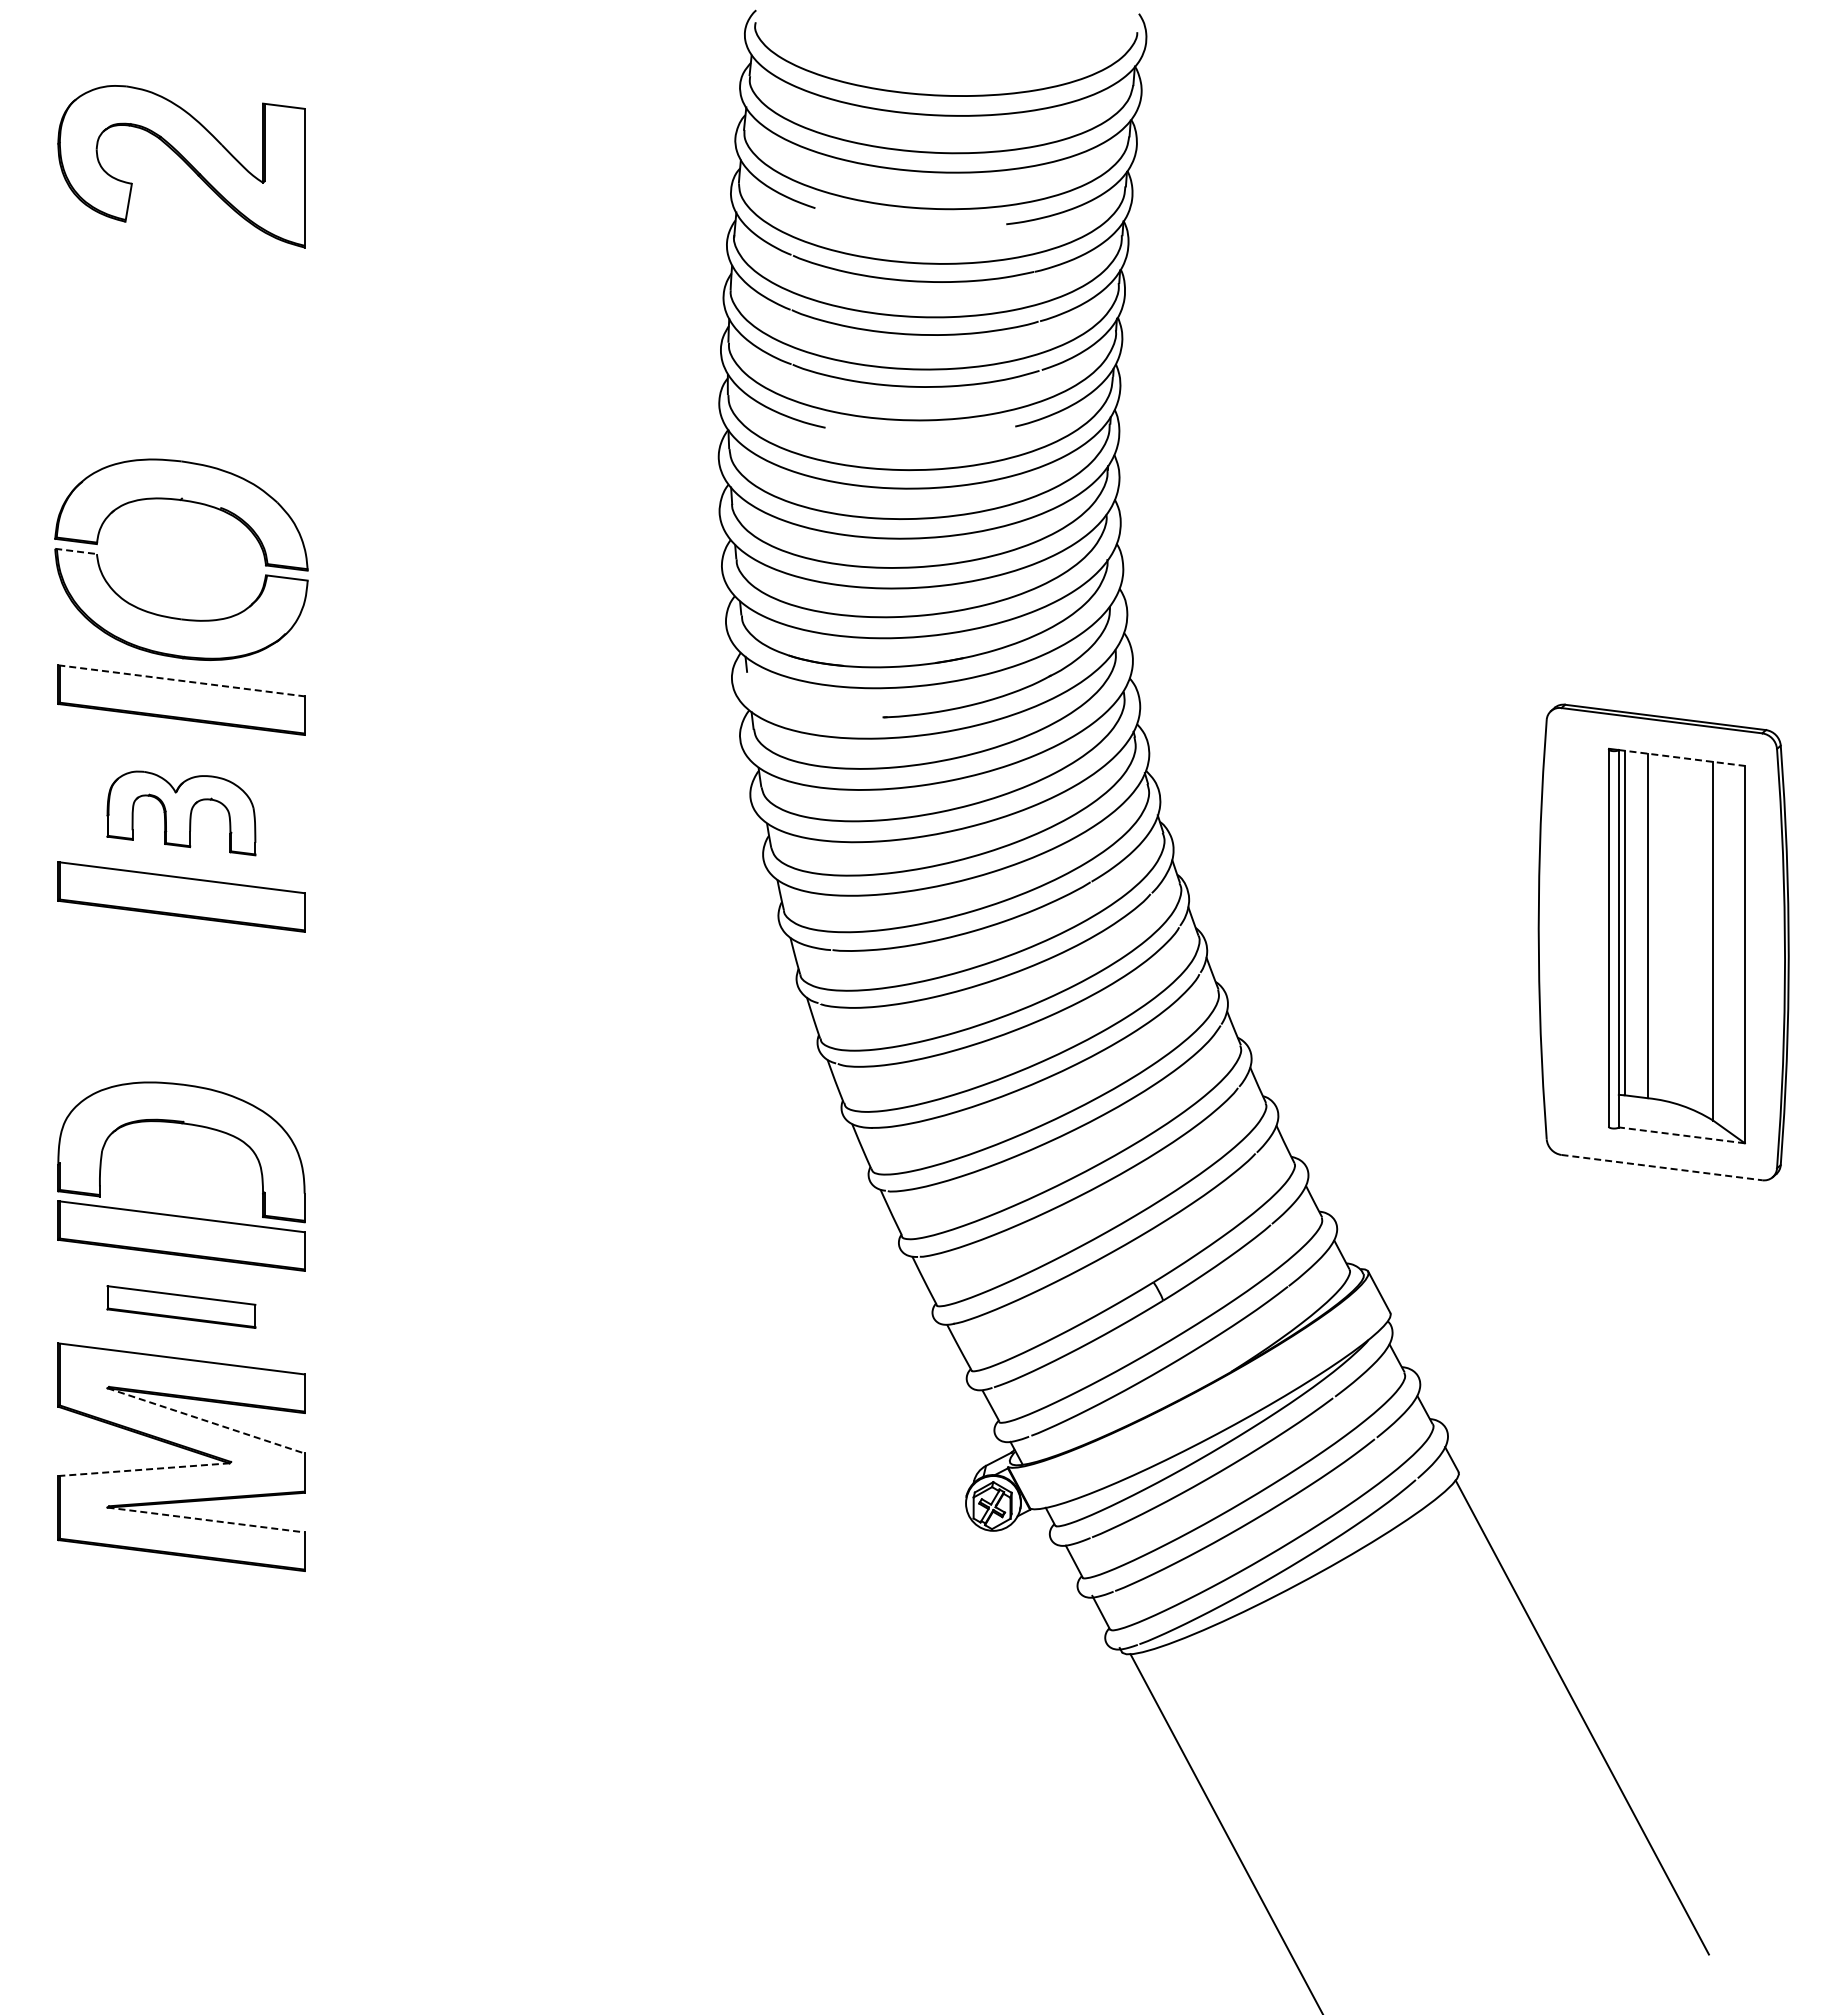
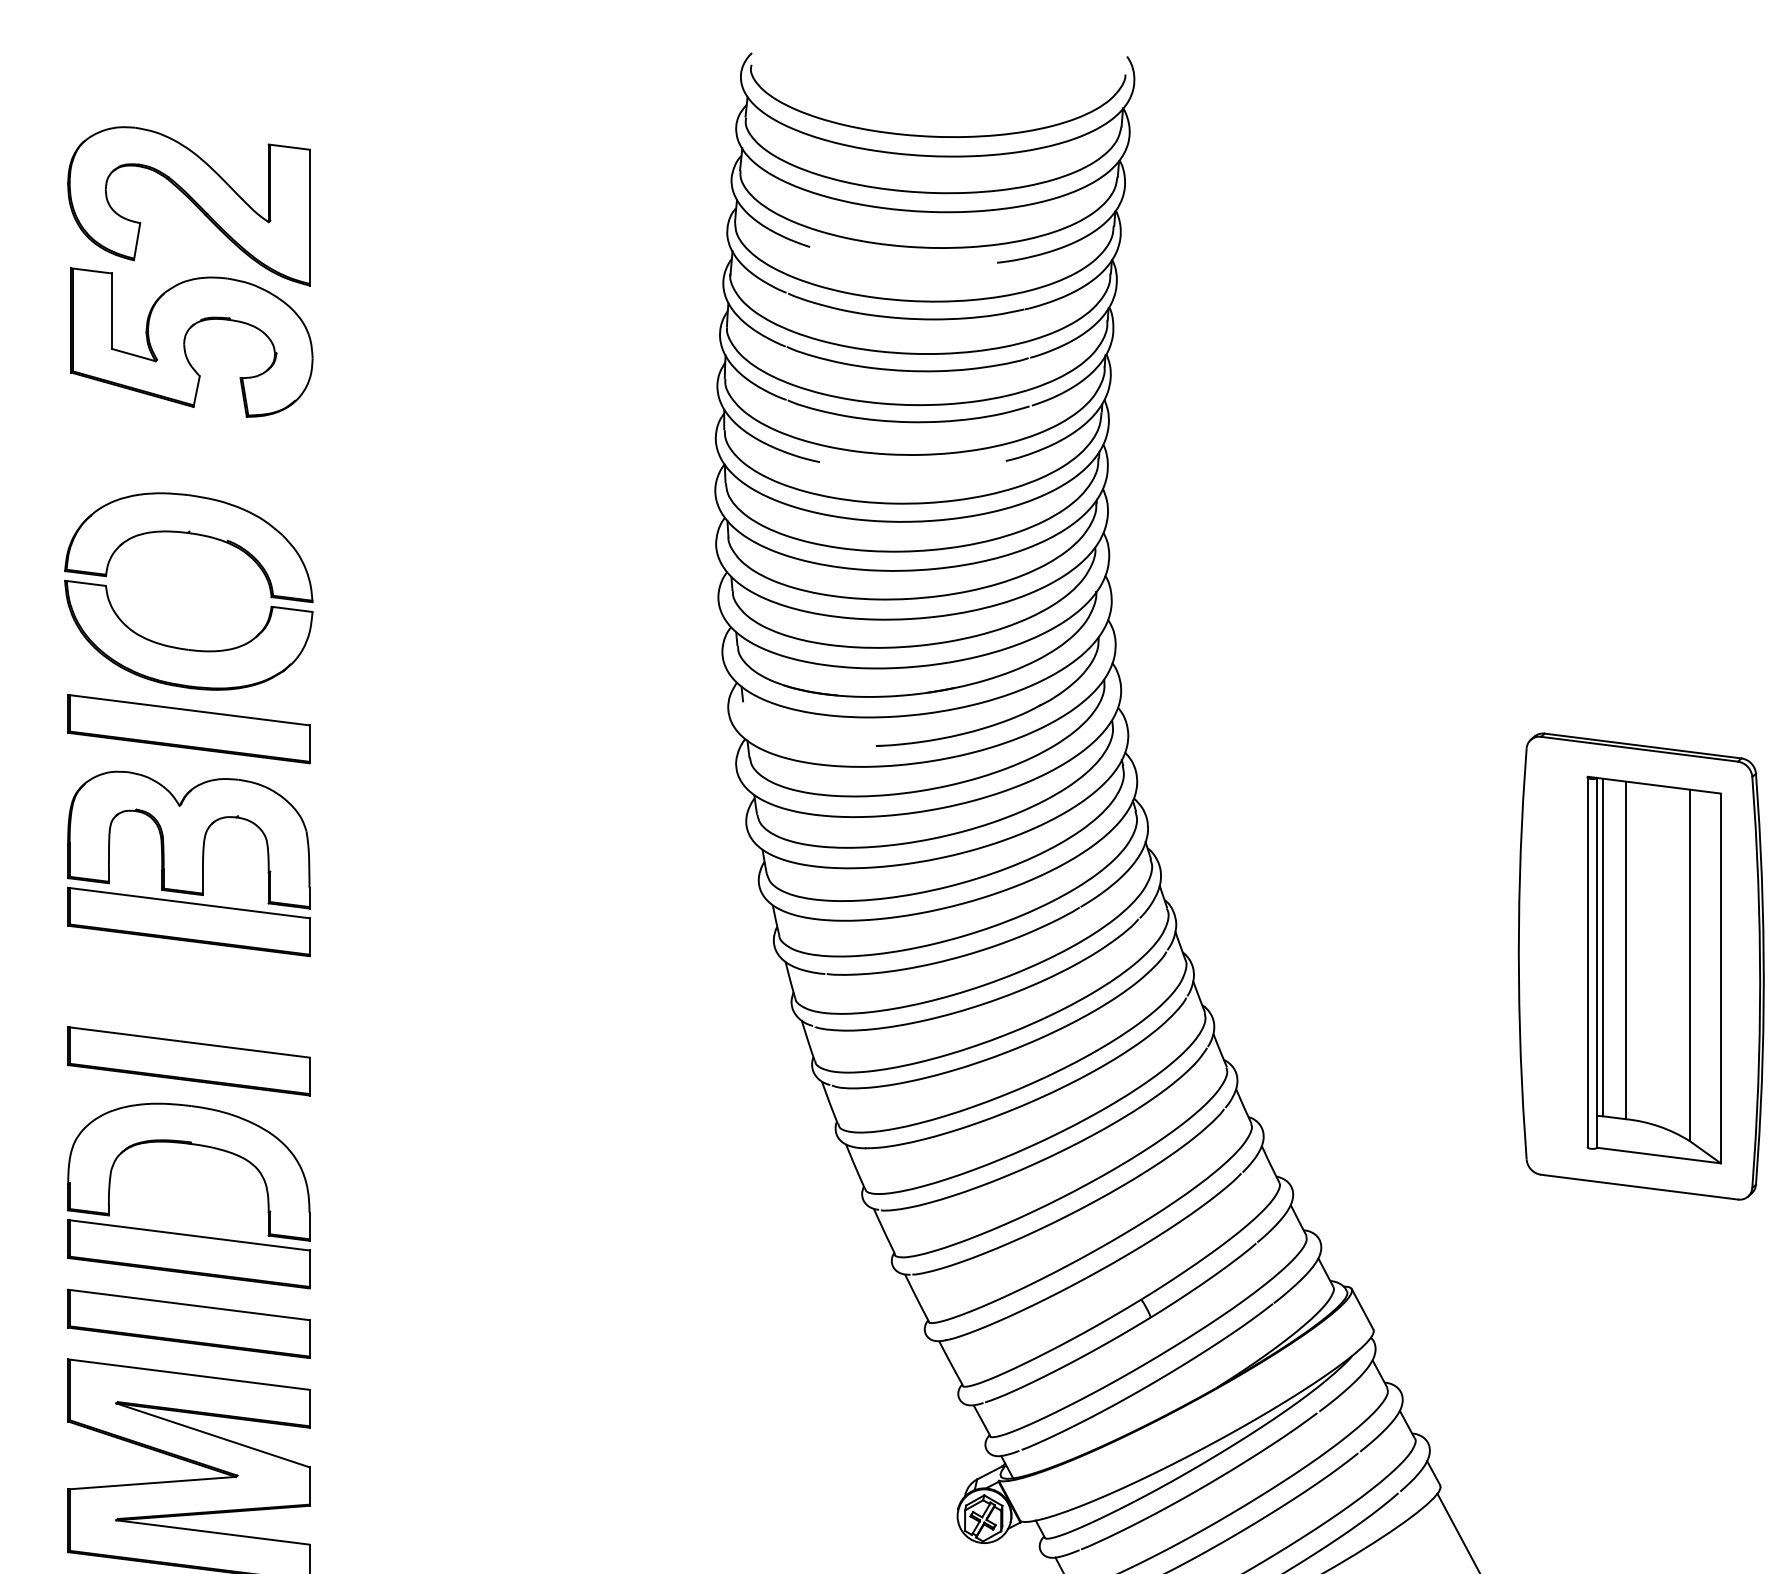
part: (178, 302) -> (185, 339), added
line: (76, 551) -> (85, 583), dashed -> solid
line: (181, 680) -> (188, 709), dashed -> solid
line: (1681, 757) -> (1658, 785), dashed -> solid
part: (181, 813) -> (188, 840), size x1.67
part: (181, 1038) -> (188, 1060), added
line: (1681, 1135) -> (1658, 1155), dashed -> solid
line: (1662, 1167) -> (1640, 1187), dashed -> solid
part: (181, 1306) -> (188, 1323), size x1.67
line: (206, 1420) -> (213, 1434), dashed -> solid
line: (143, 1469) -> (151, 1482), dashed -> solid
line: (206, 1520) -> (213, 1532), dashed -> solid

